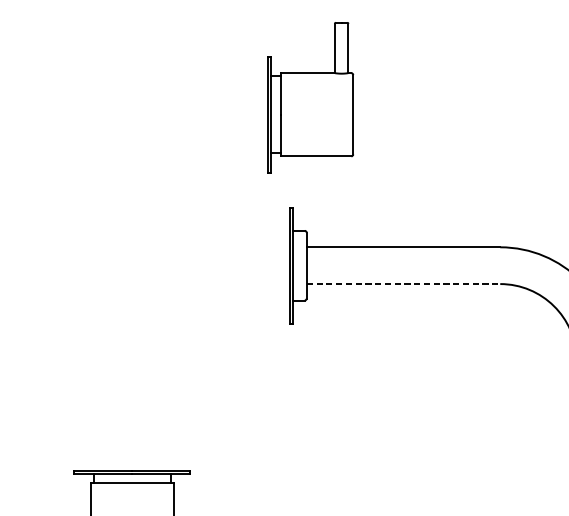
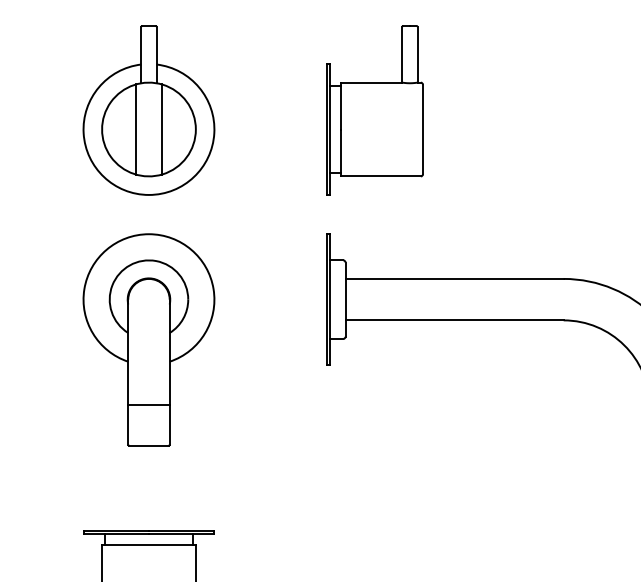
part: (131, 97) -> (148, 110), added
part: (310, 97) -> (374, 110), moved
line: (404, 284) -> (455, 320), dashed -> solid
part: (131, 301) -> (148, 339), added

